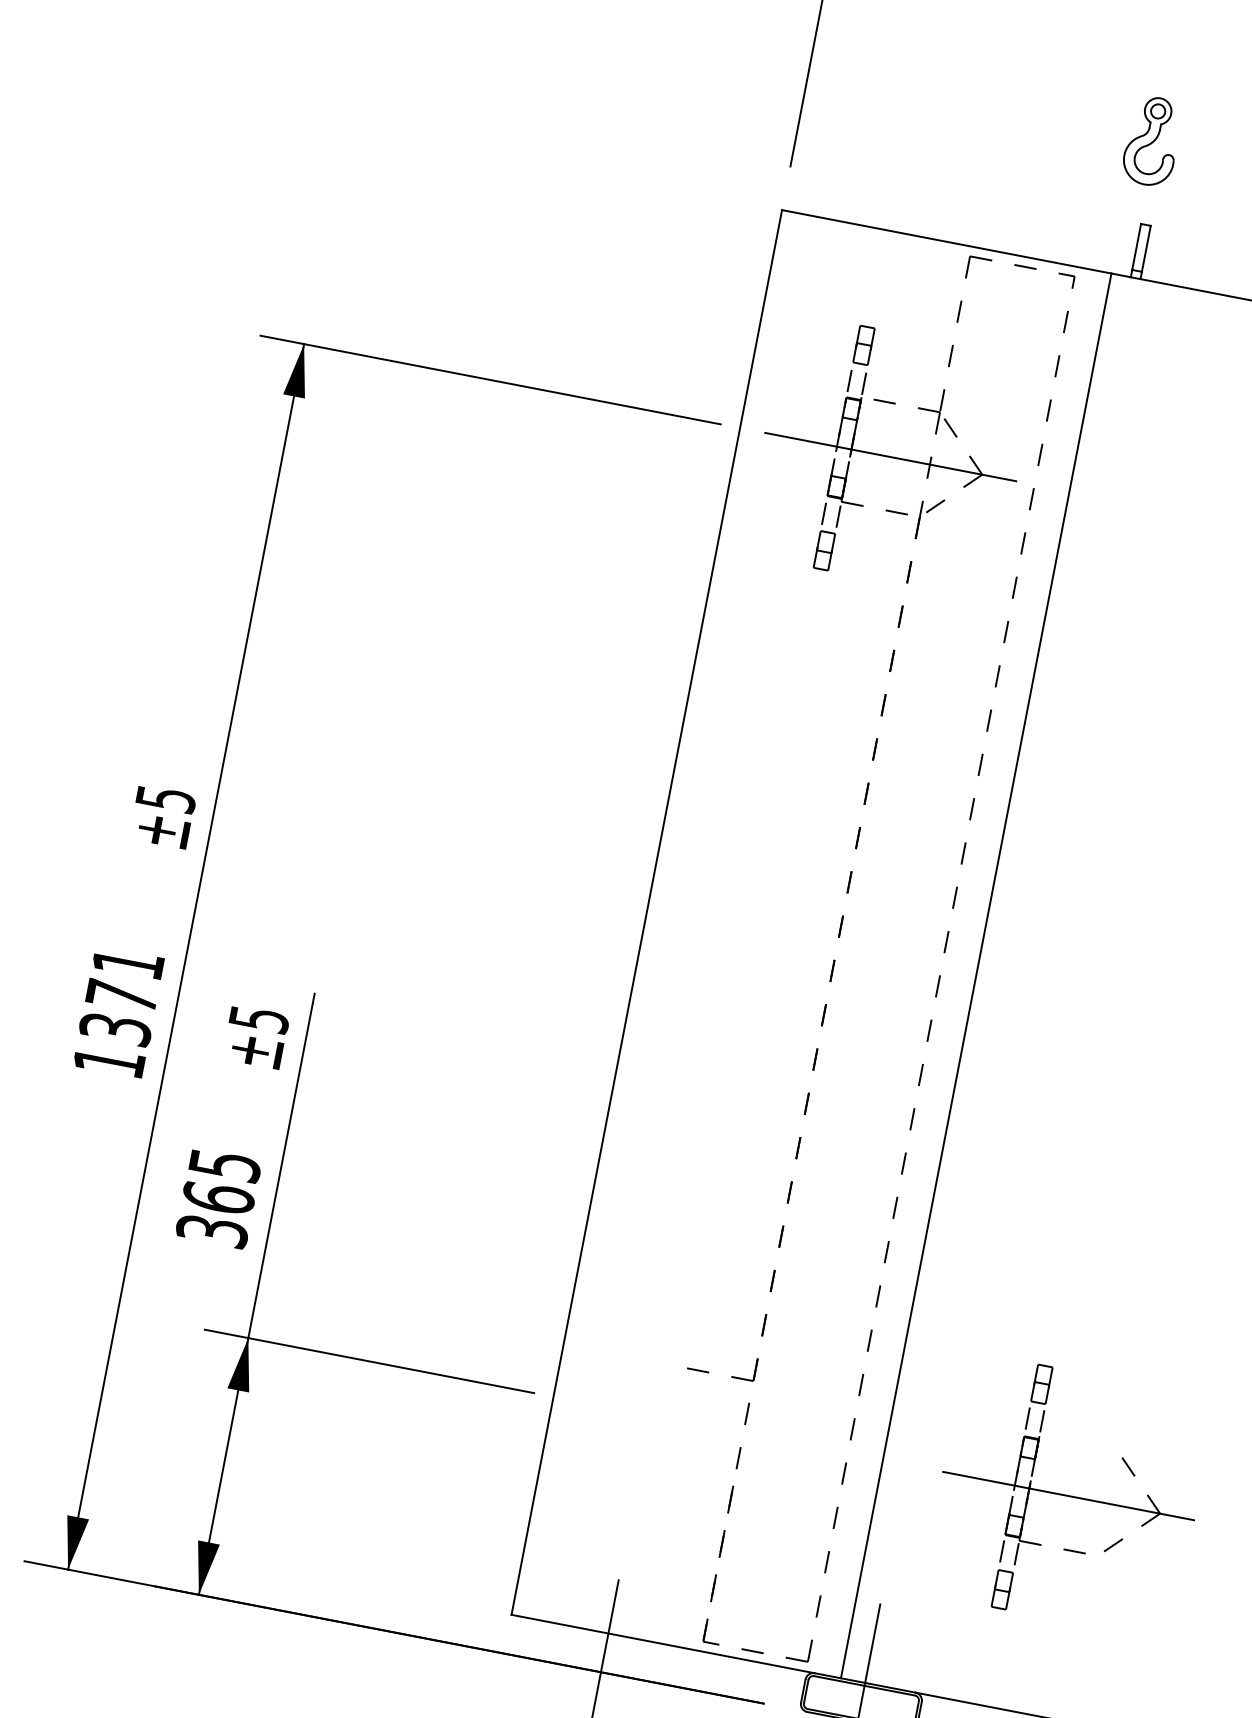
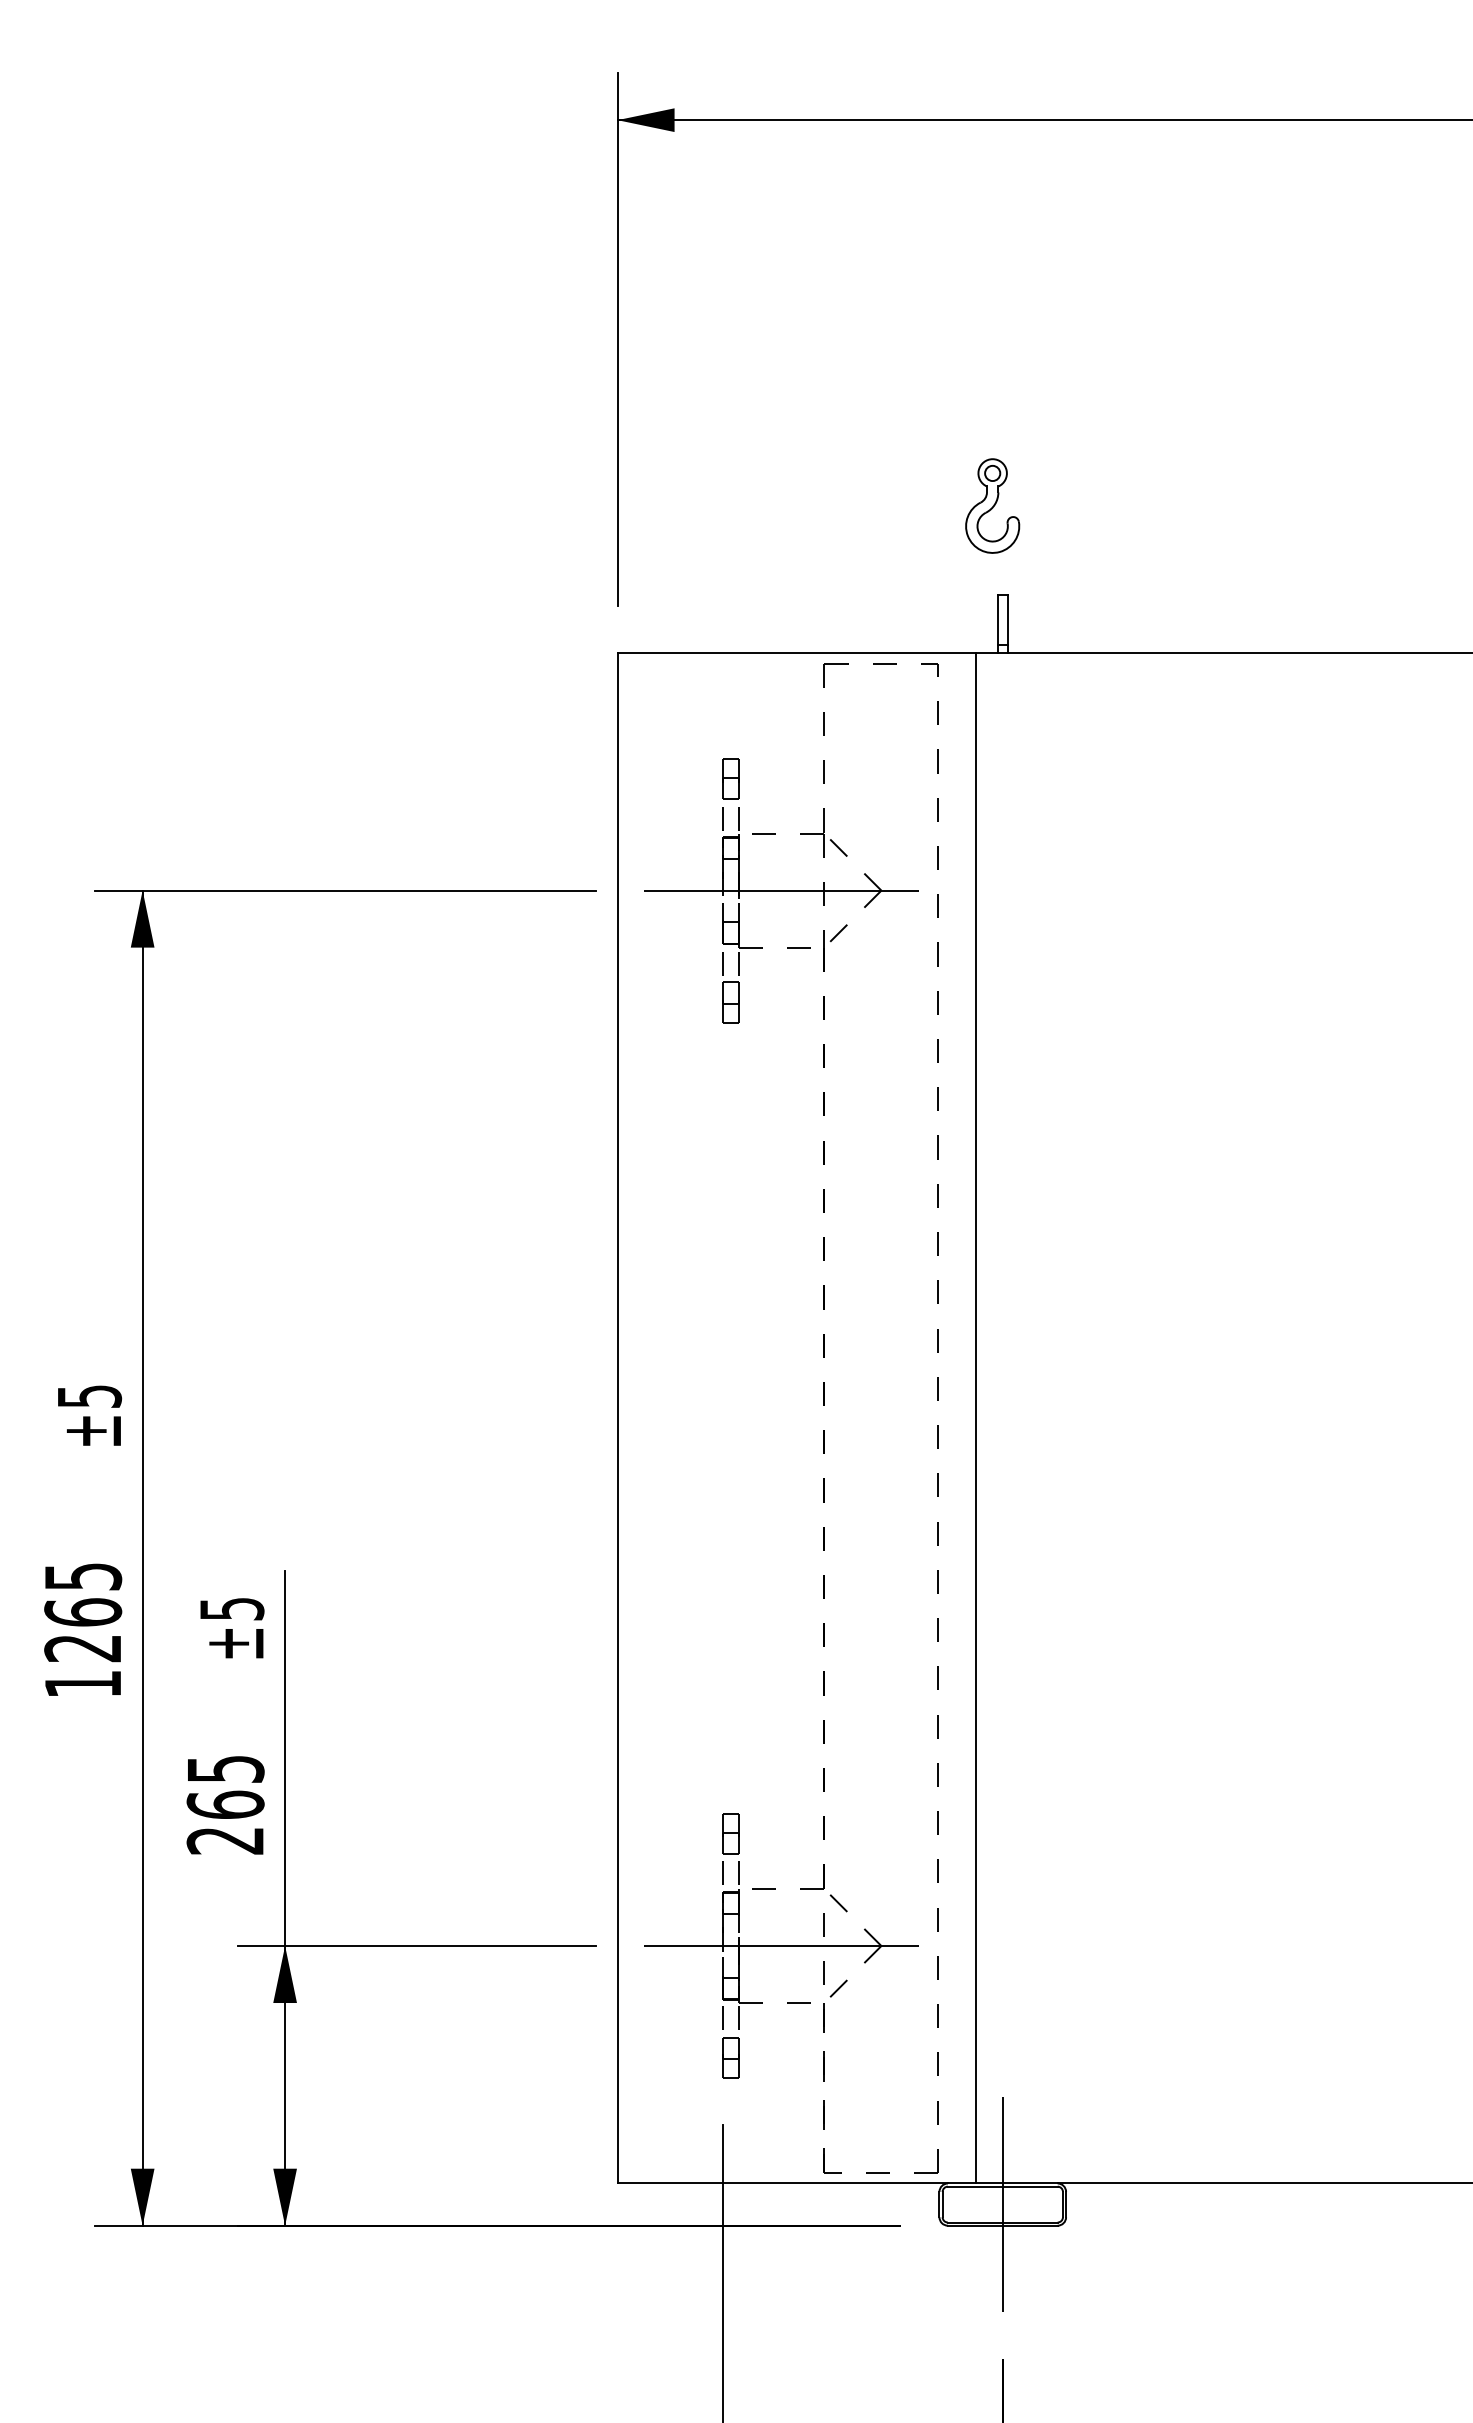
text: (122, 996) -> (83, 1612), 1371 -> 1265
text: (212, 1230) -> (225, 1840), 365 -> 265
part: (1068, 1495) -> (781, 1945), moved

